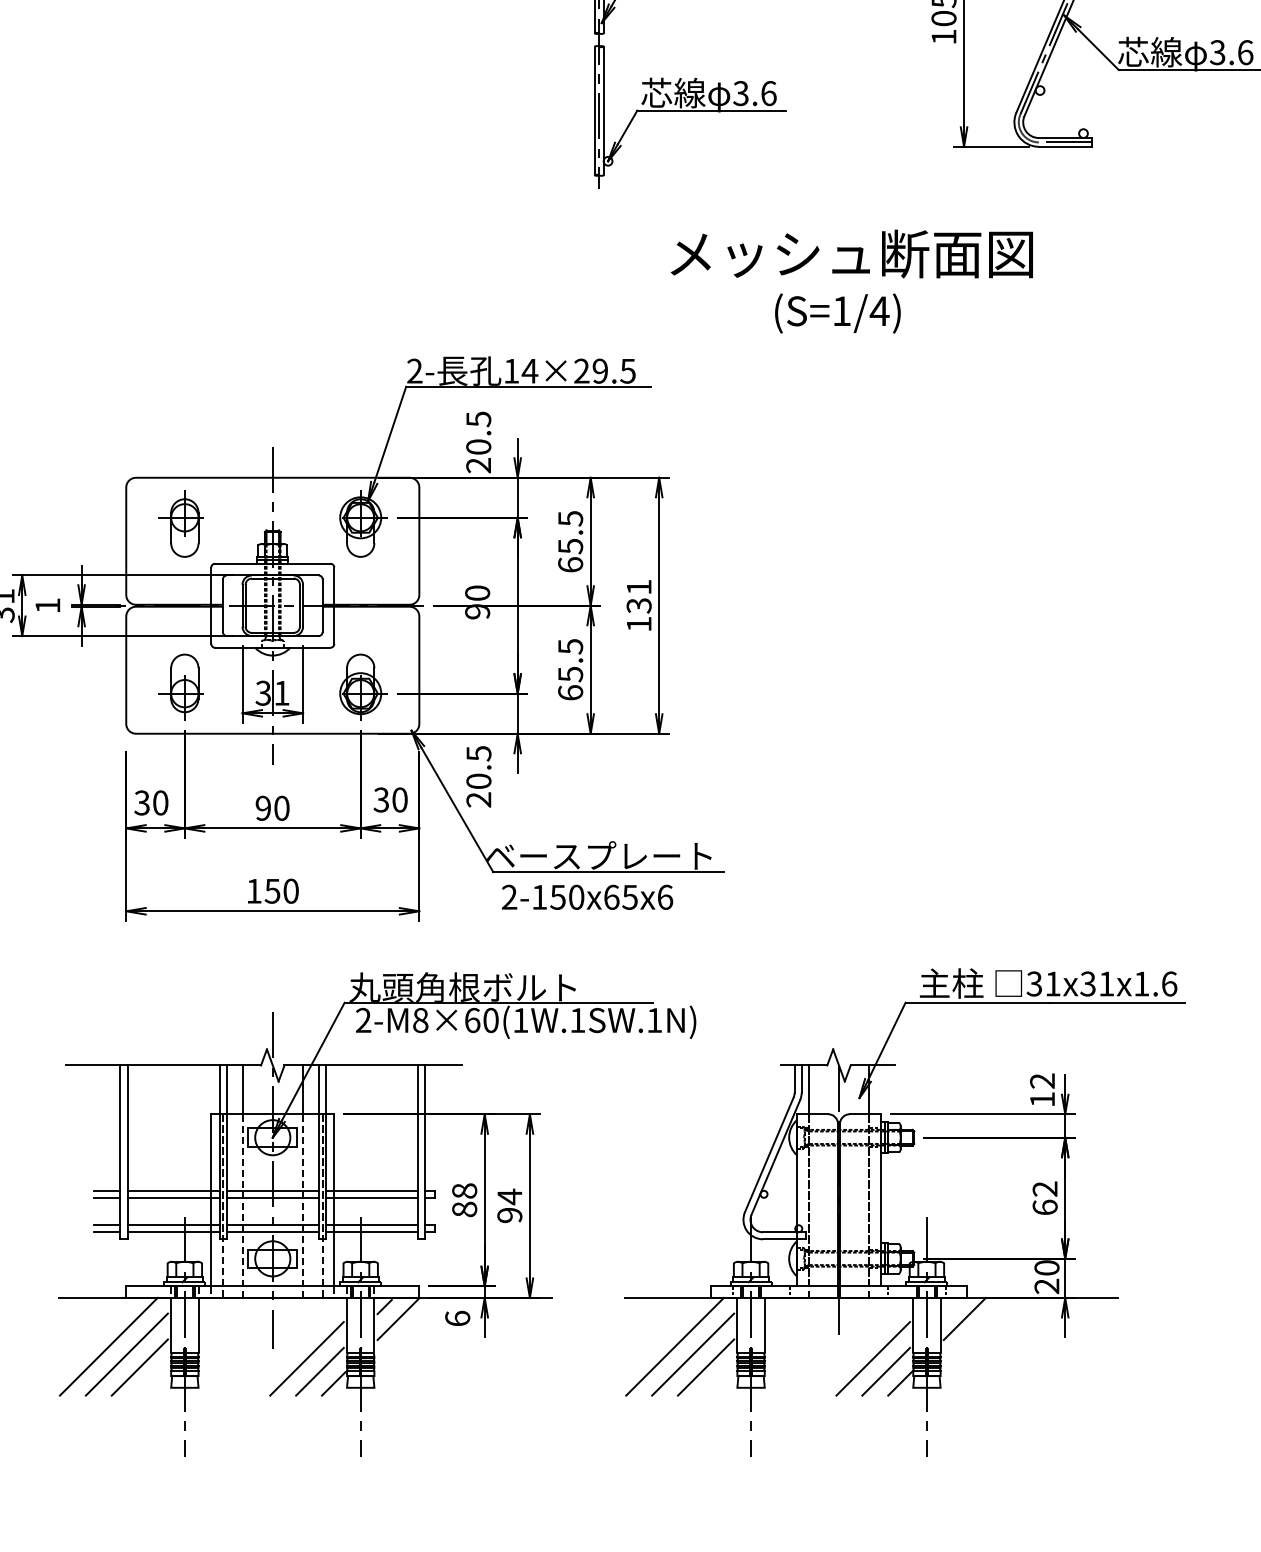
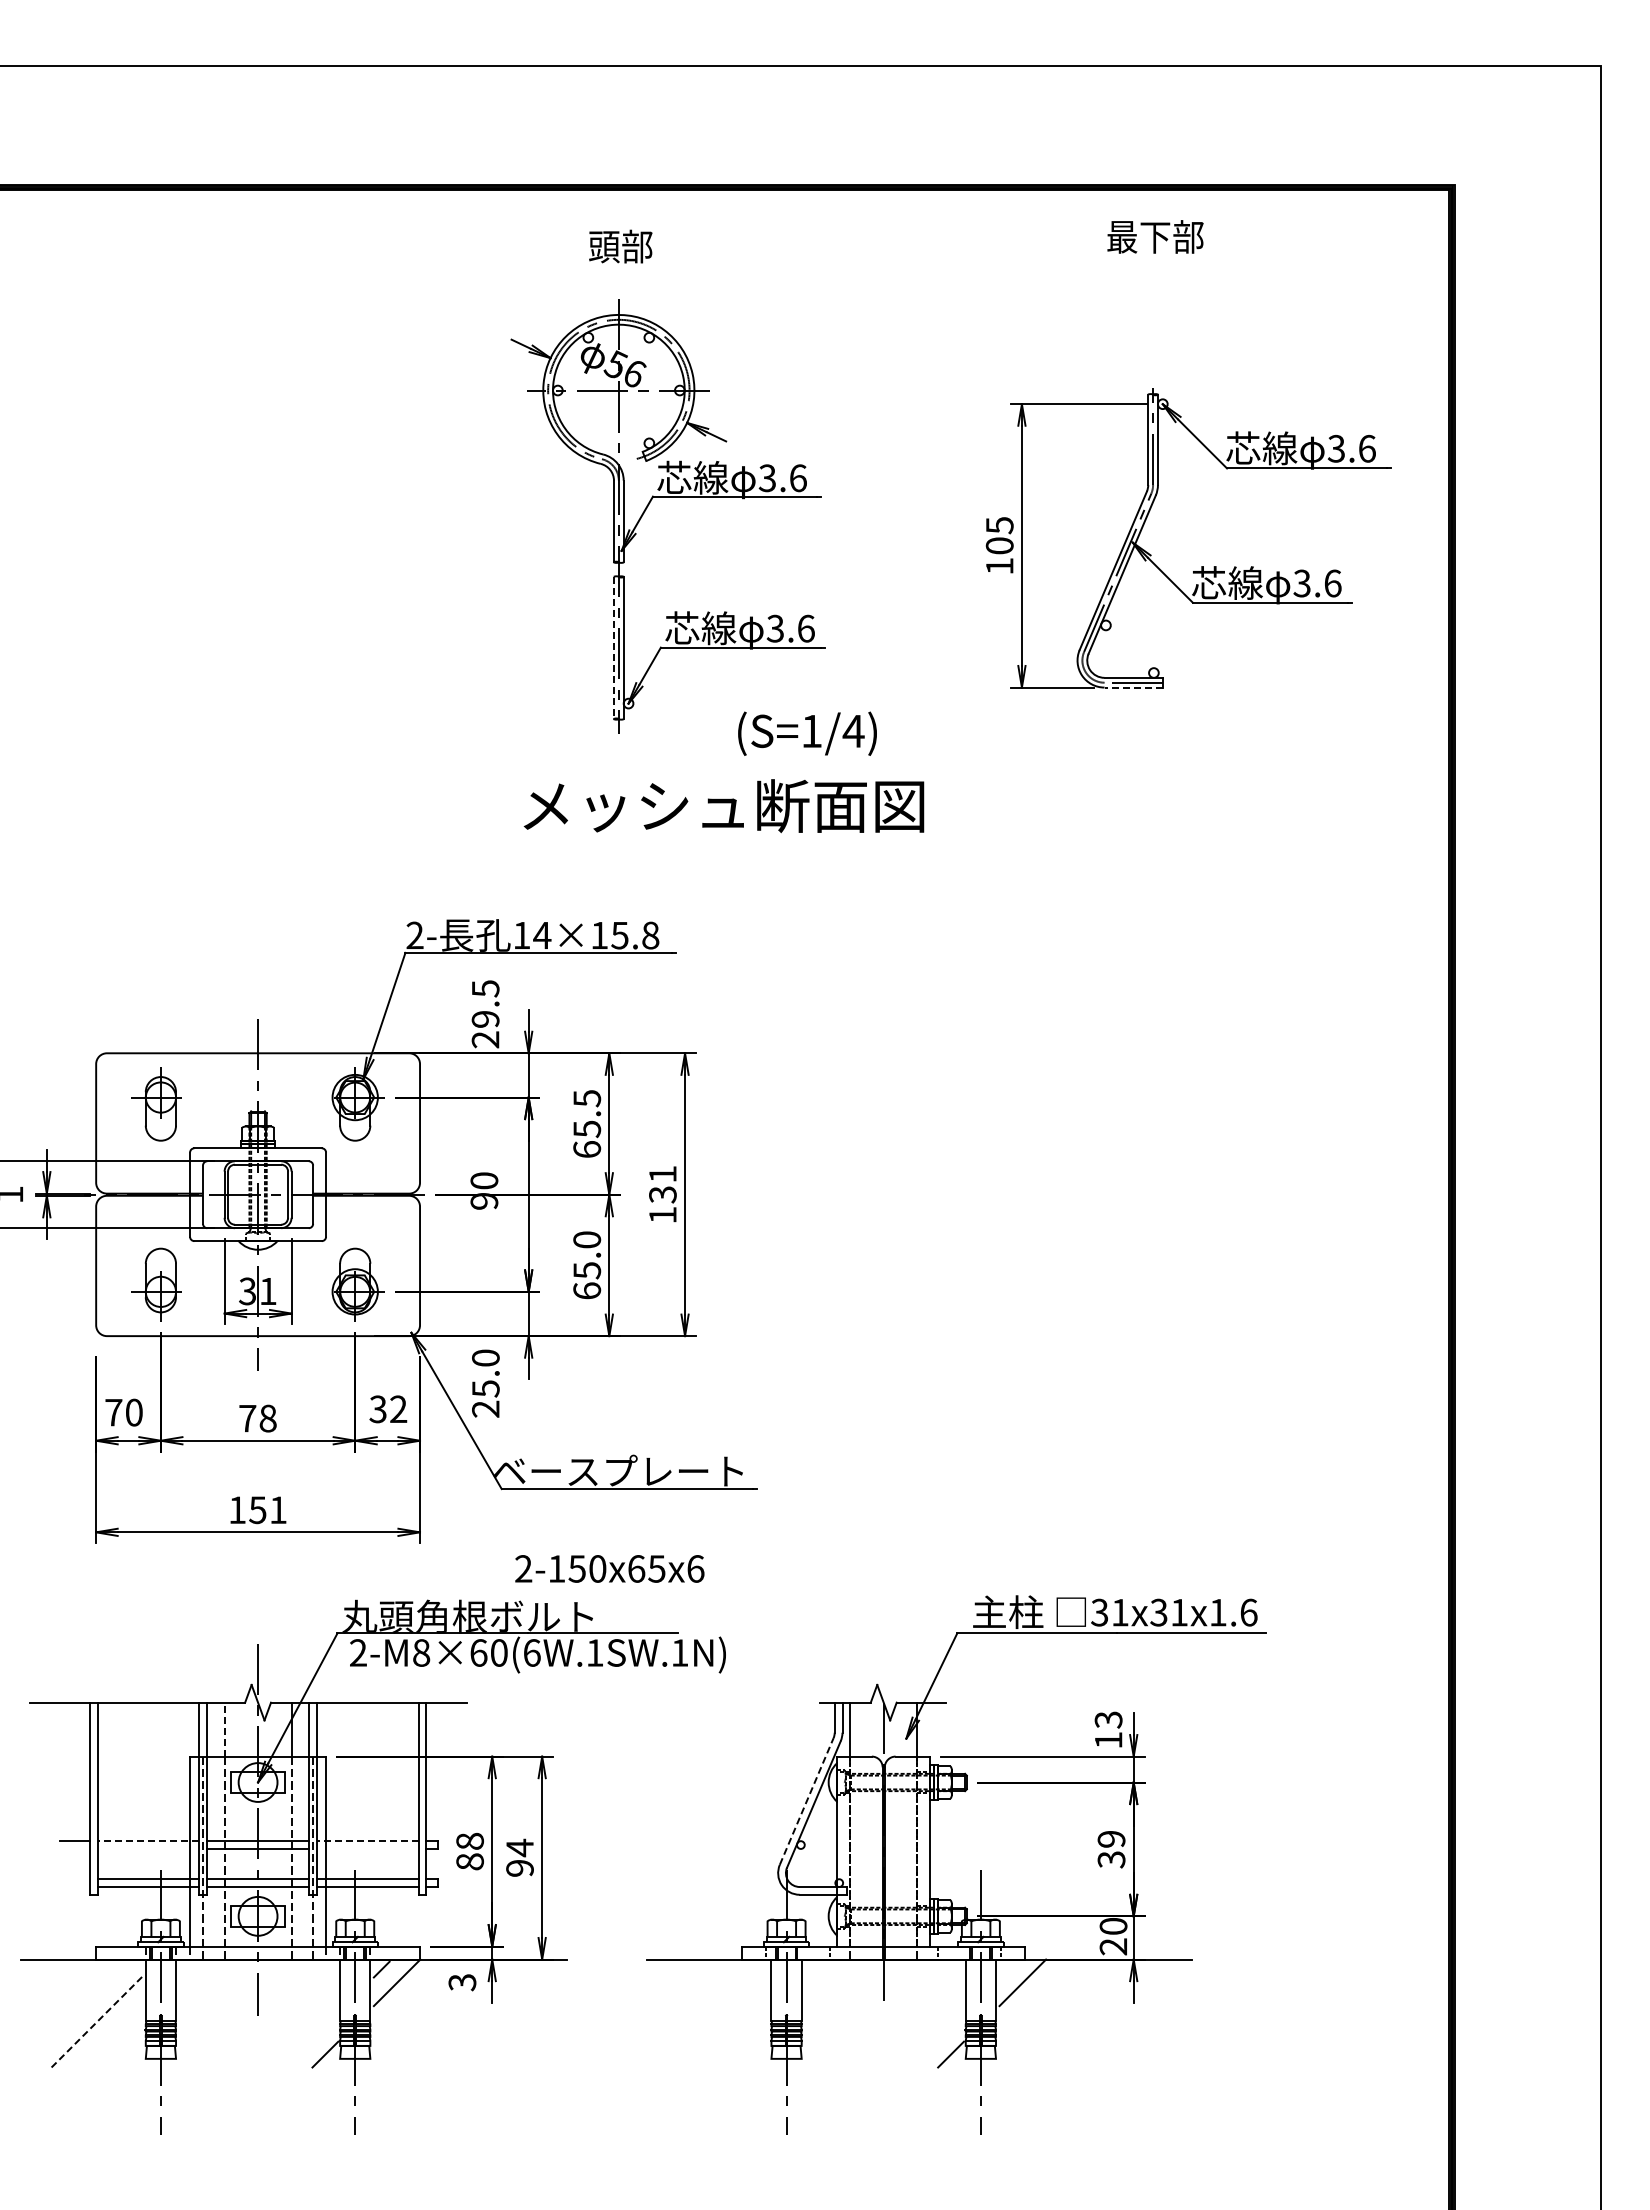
line: (595, 111) -> (614, 648), solid -> dashed
line: (1065, 146) -> (1133, 687), solid -> dashed
text: (851, 254) -> (723, 806), moved
text: (837, 313) -> (807, 733), moved
text: (605, 371) -> (625, 935), 14×29.5 -> 14×15.8
text: (478, 447) -> (485, 1019), 20.5 -> 29.5
text: (570, 646) -> (587, 1239), 65.5 -> 65.0
text: (478, 767) -> (485, 1373), 20.5 -> 25.0
text: (399, 800) -> (398, 1409), 30 -> 32
text: (141, 802) -> (113, 1412), 30 -> 70
text: (272, 808) -> (257, 1418), 90 -> 78
text: (291, 891) -> (278, 1510), 150 -> 151
text: (587, 896) -> (609, 1568), moved
text: (521, 1020) -> (532, 1652), 2-M8×60(1W.1SW.1N) -> 2-M8×60(6W.1SW.1N)
text: (1042, 1080) -> (1108, 1719), 12 -> 13
line: (242, 1089) -> (224, 1729), solid -> dashed
line: (769, 1154) -> (806, 1801), solid -> dashed
line: (173, 1191) -> (148, 1841), solid -> dashed
line: (371, 1191) -> (367, 1841), solid -> dashed
line: (106, 1197) -> (74, 1848), removed
line: (173, 1197) -> (148, 1848), removed
line: (371, 1197) -> (367, 1848), removed
text: (1045, 1198) -> (1111, 1849), 62 -> 39
line: (106, 1225) -> (74, 1879), removed
line: (106, 1232) -> (74, 1887), removed
text: (457, 1318) -> (462, 1982), 6 -> 3
line: (108, 1346) -> (76, 2013), removed
line: (674, 1346) -> (702, 2013), removed
line: (127, 1353) -> (97, 2021), solid -> dashed
line: (693, 1353) -> (722, 2021), removed
line: (306, 1358) -> (295, 2026), removed
line: (873, 1358) -> (921, 2026), removed
line: (140, 1367) -> (111, 2036), removed
line: (705, 1367) -> (736, 2036), removed
line: (319, 1371) -> (309, 2040), removed
line: (885, 1371) -> (935, 2040), removed

